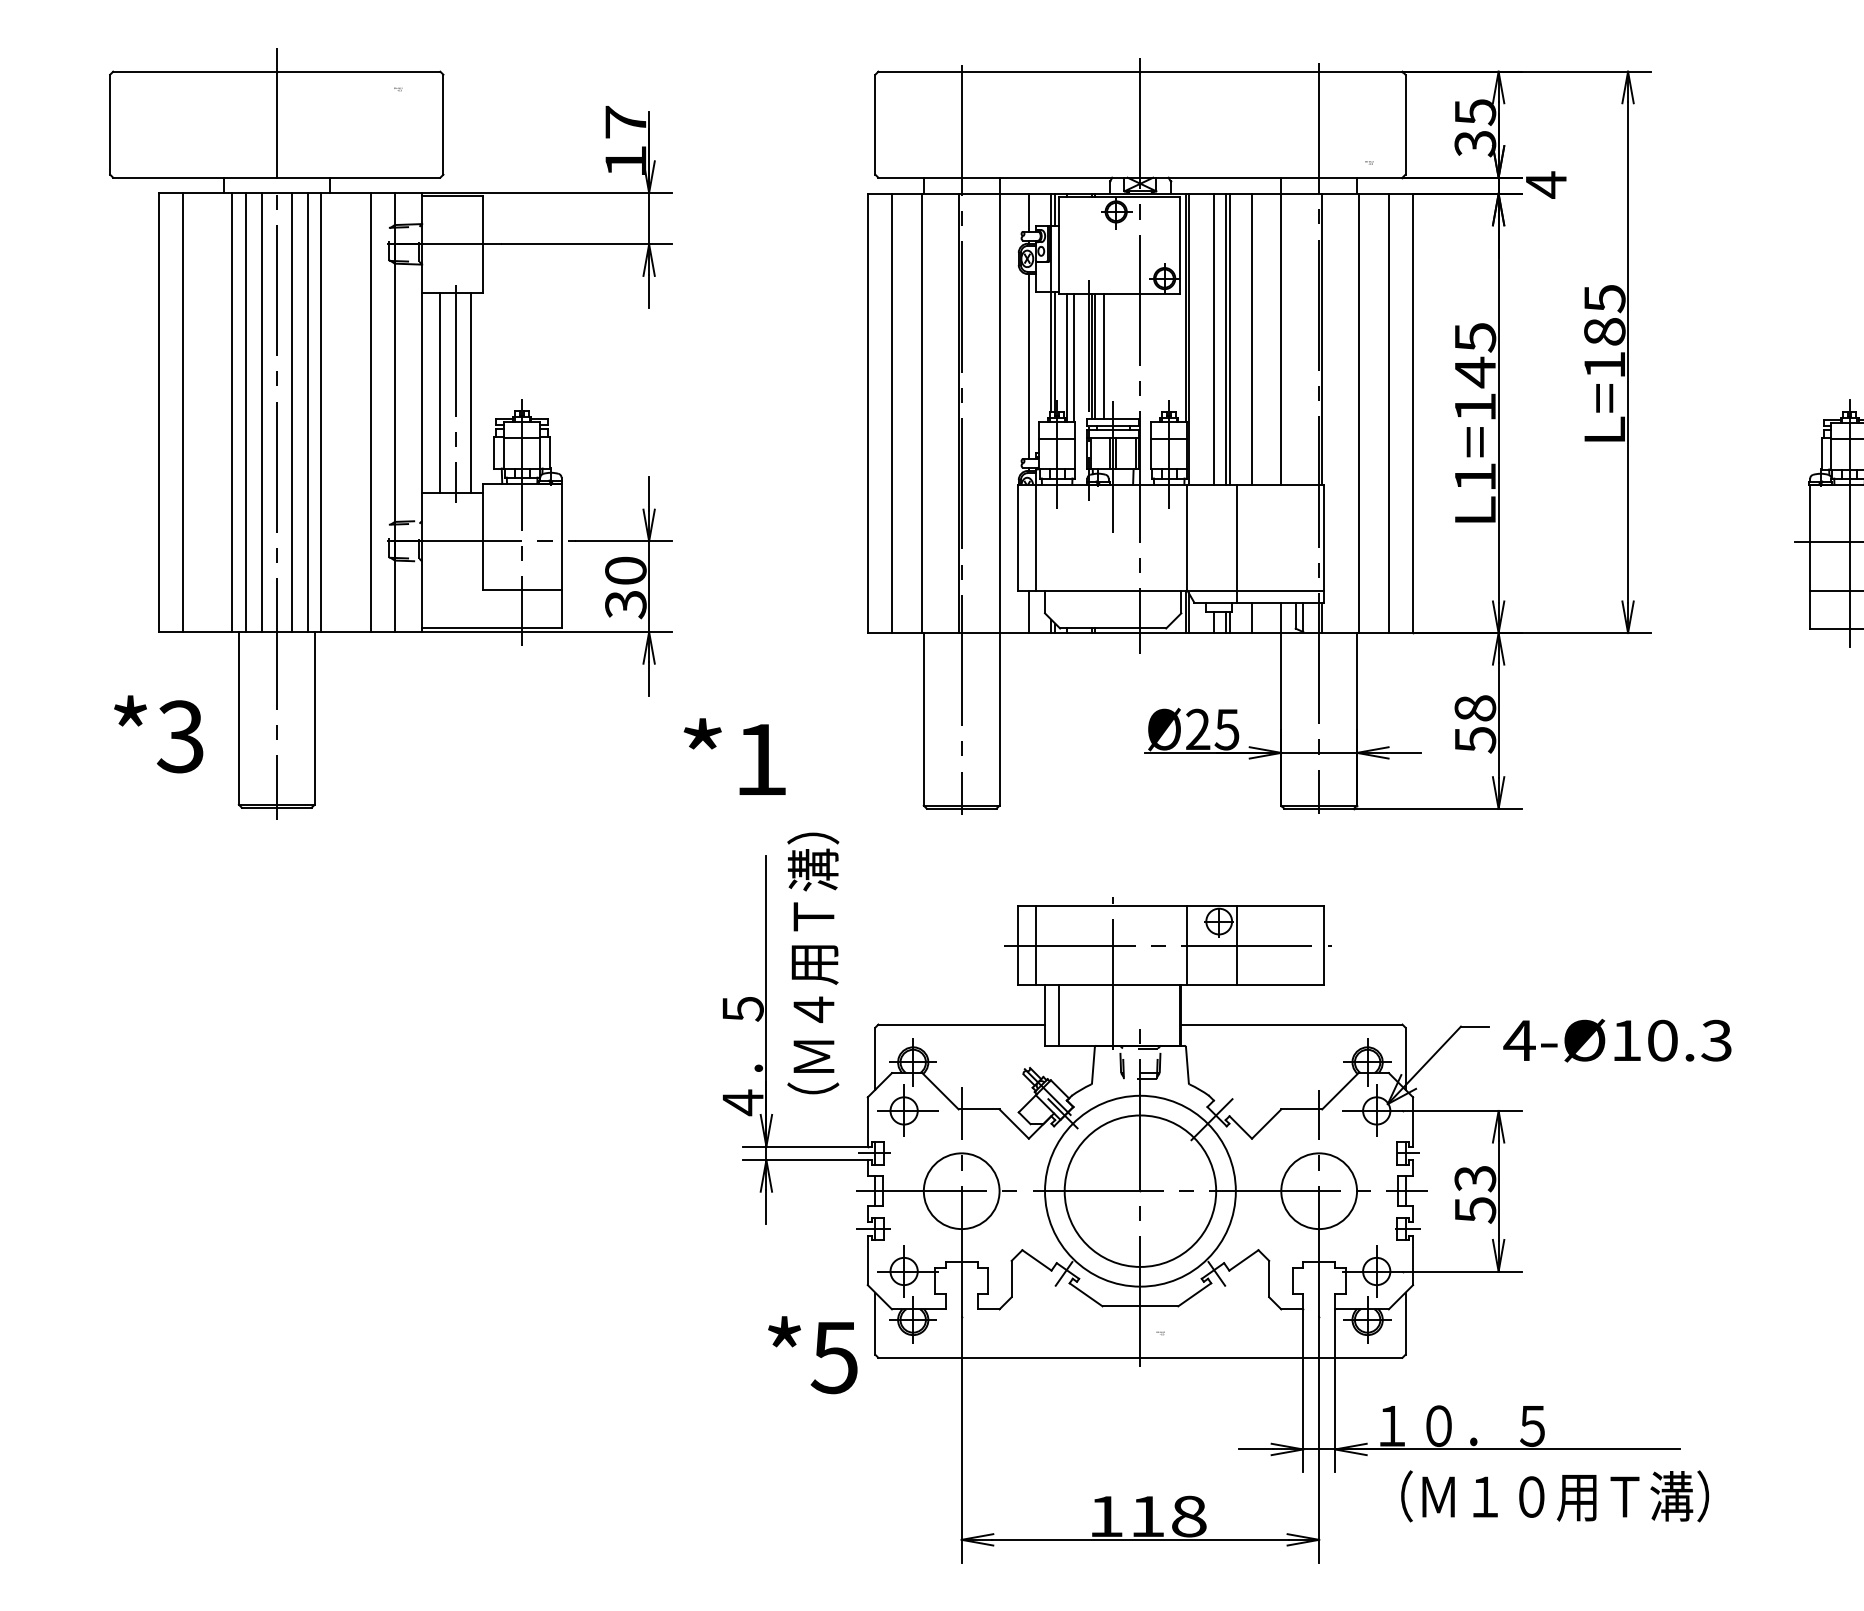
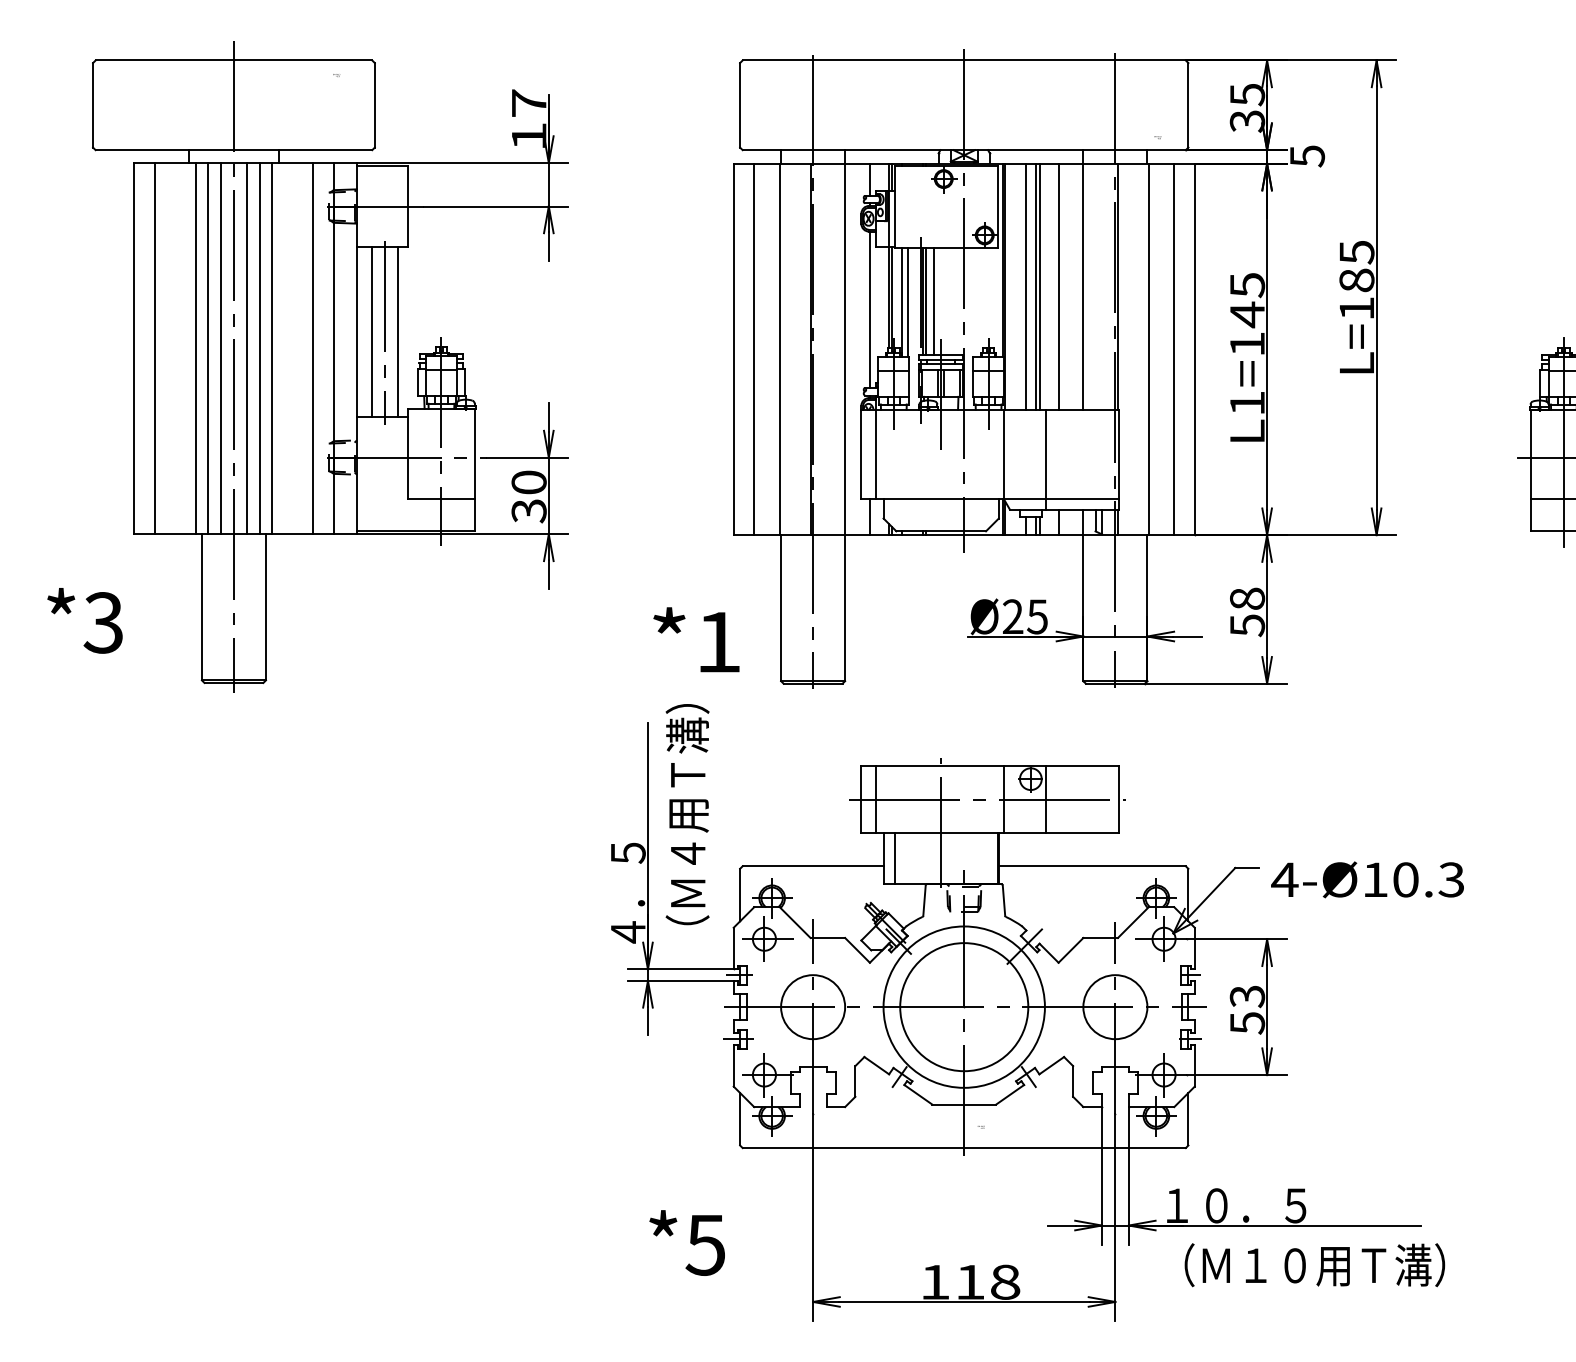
text: (1546, 184) -> (1307, 155), 4 -> 5
text: (158, 734) -> (84, 620), moved
text: (734, 756) -> (696, 639), moved
text: (812, 1355) -> (686, 1243), moved

